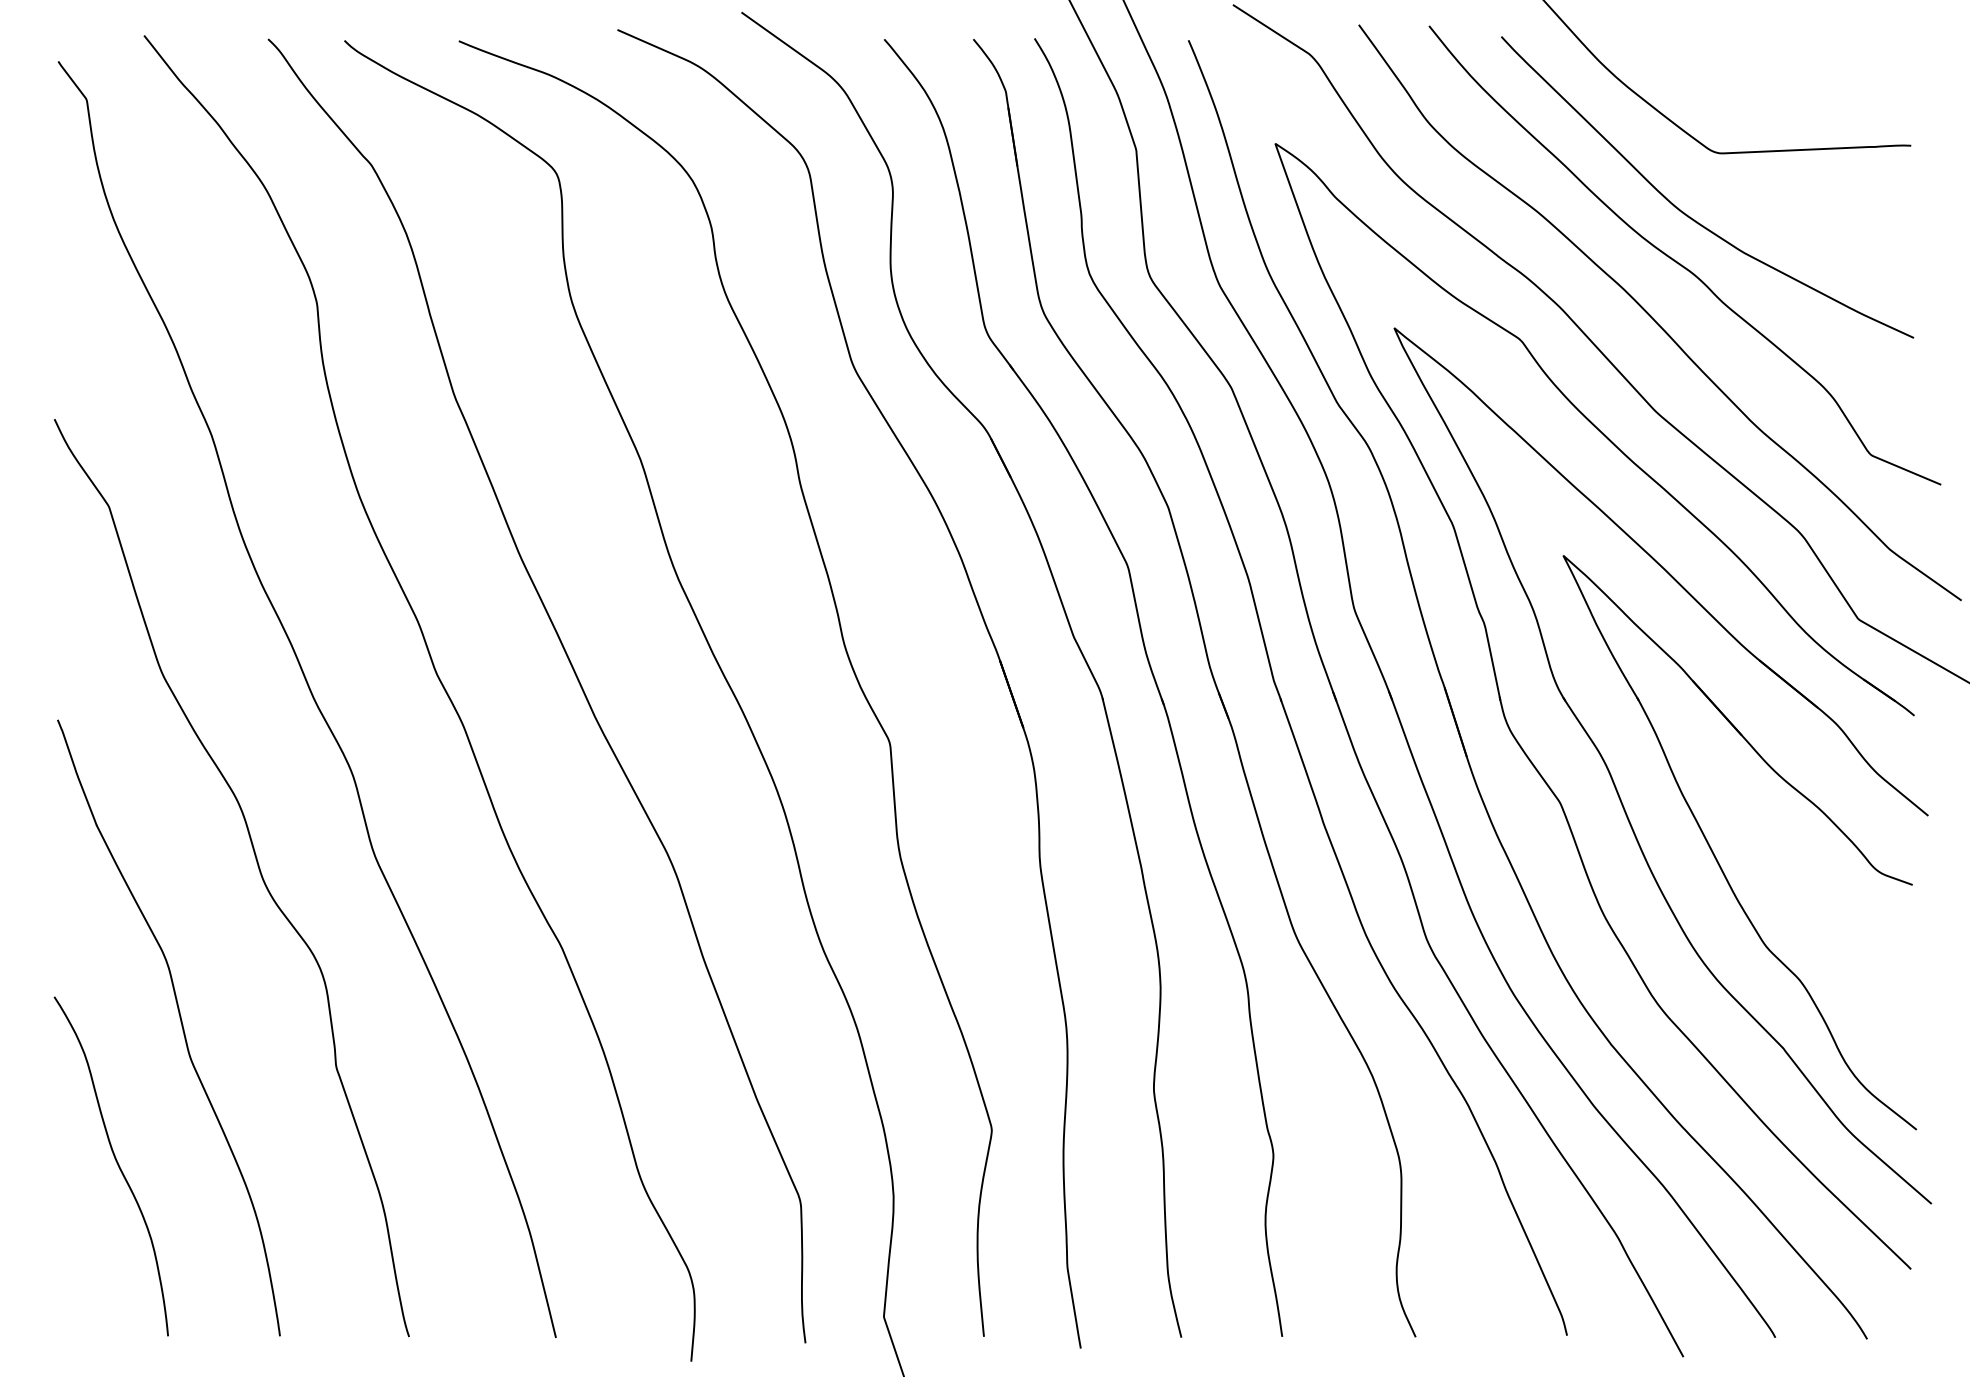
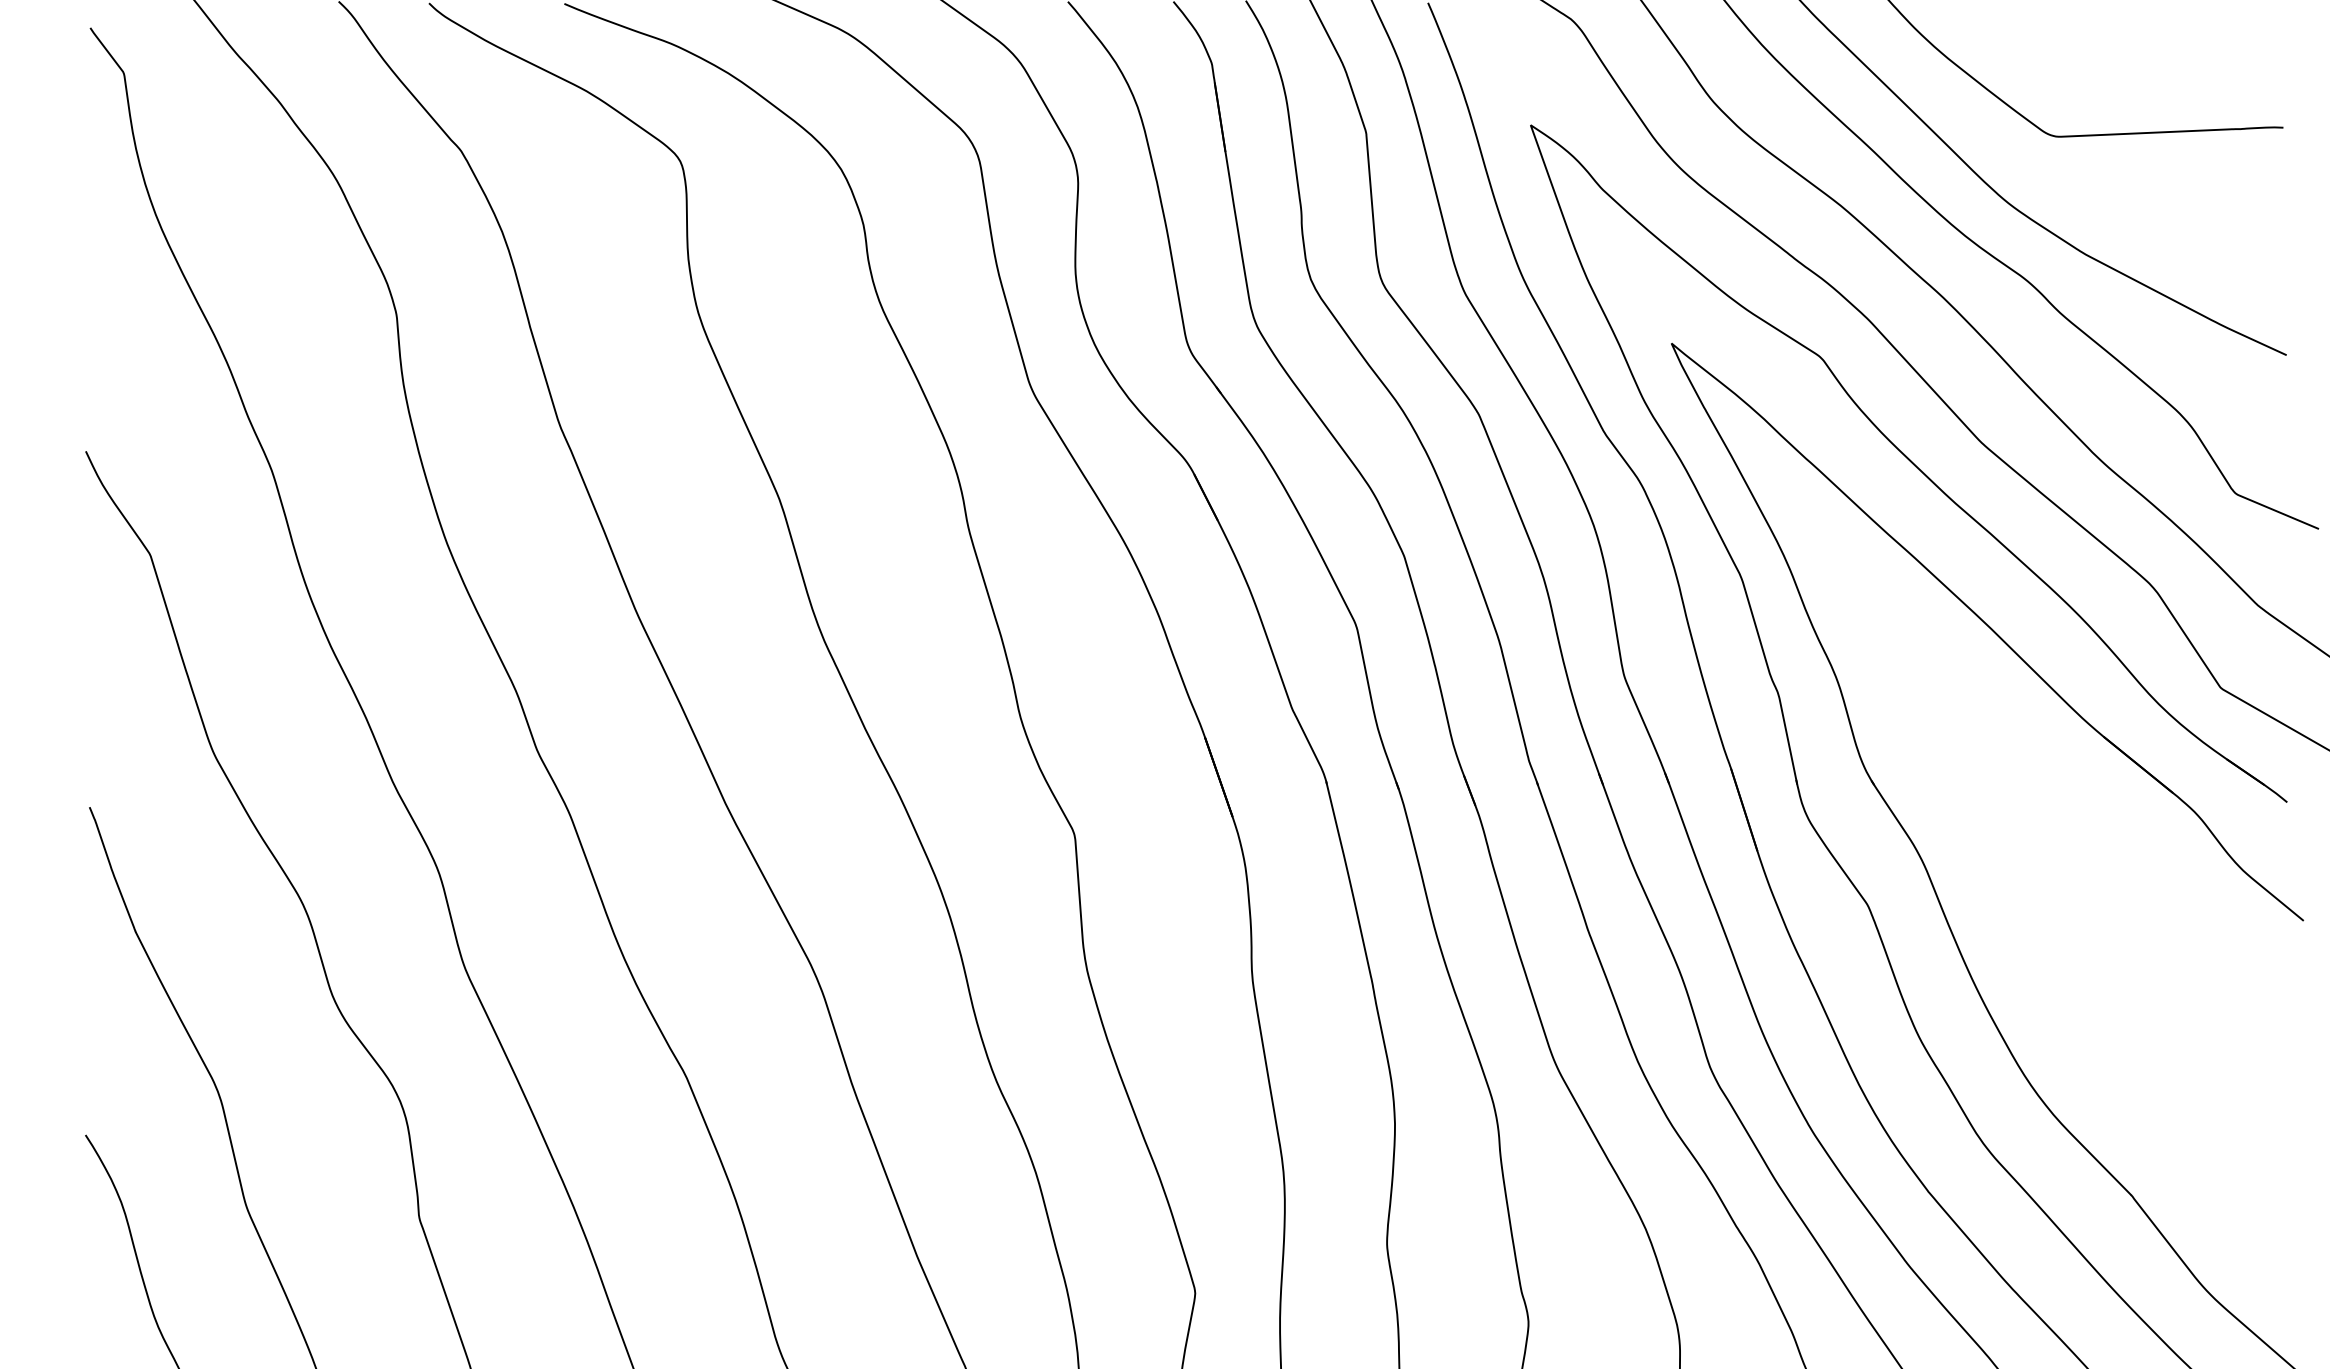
part: (1715, 855) -> (2051, 967), removed

